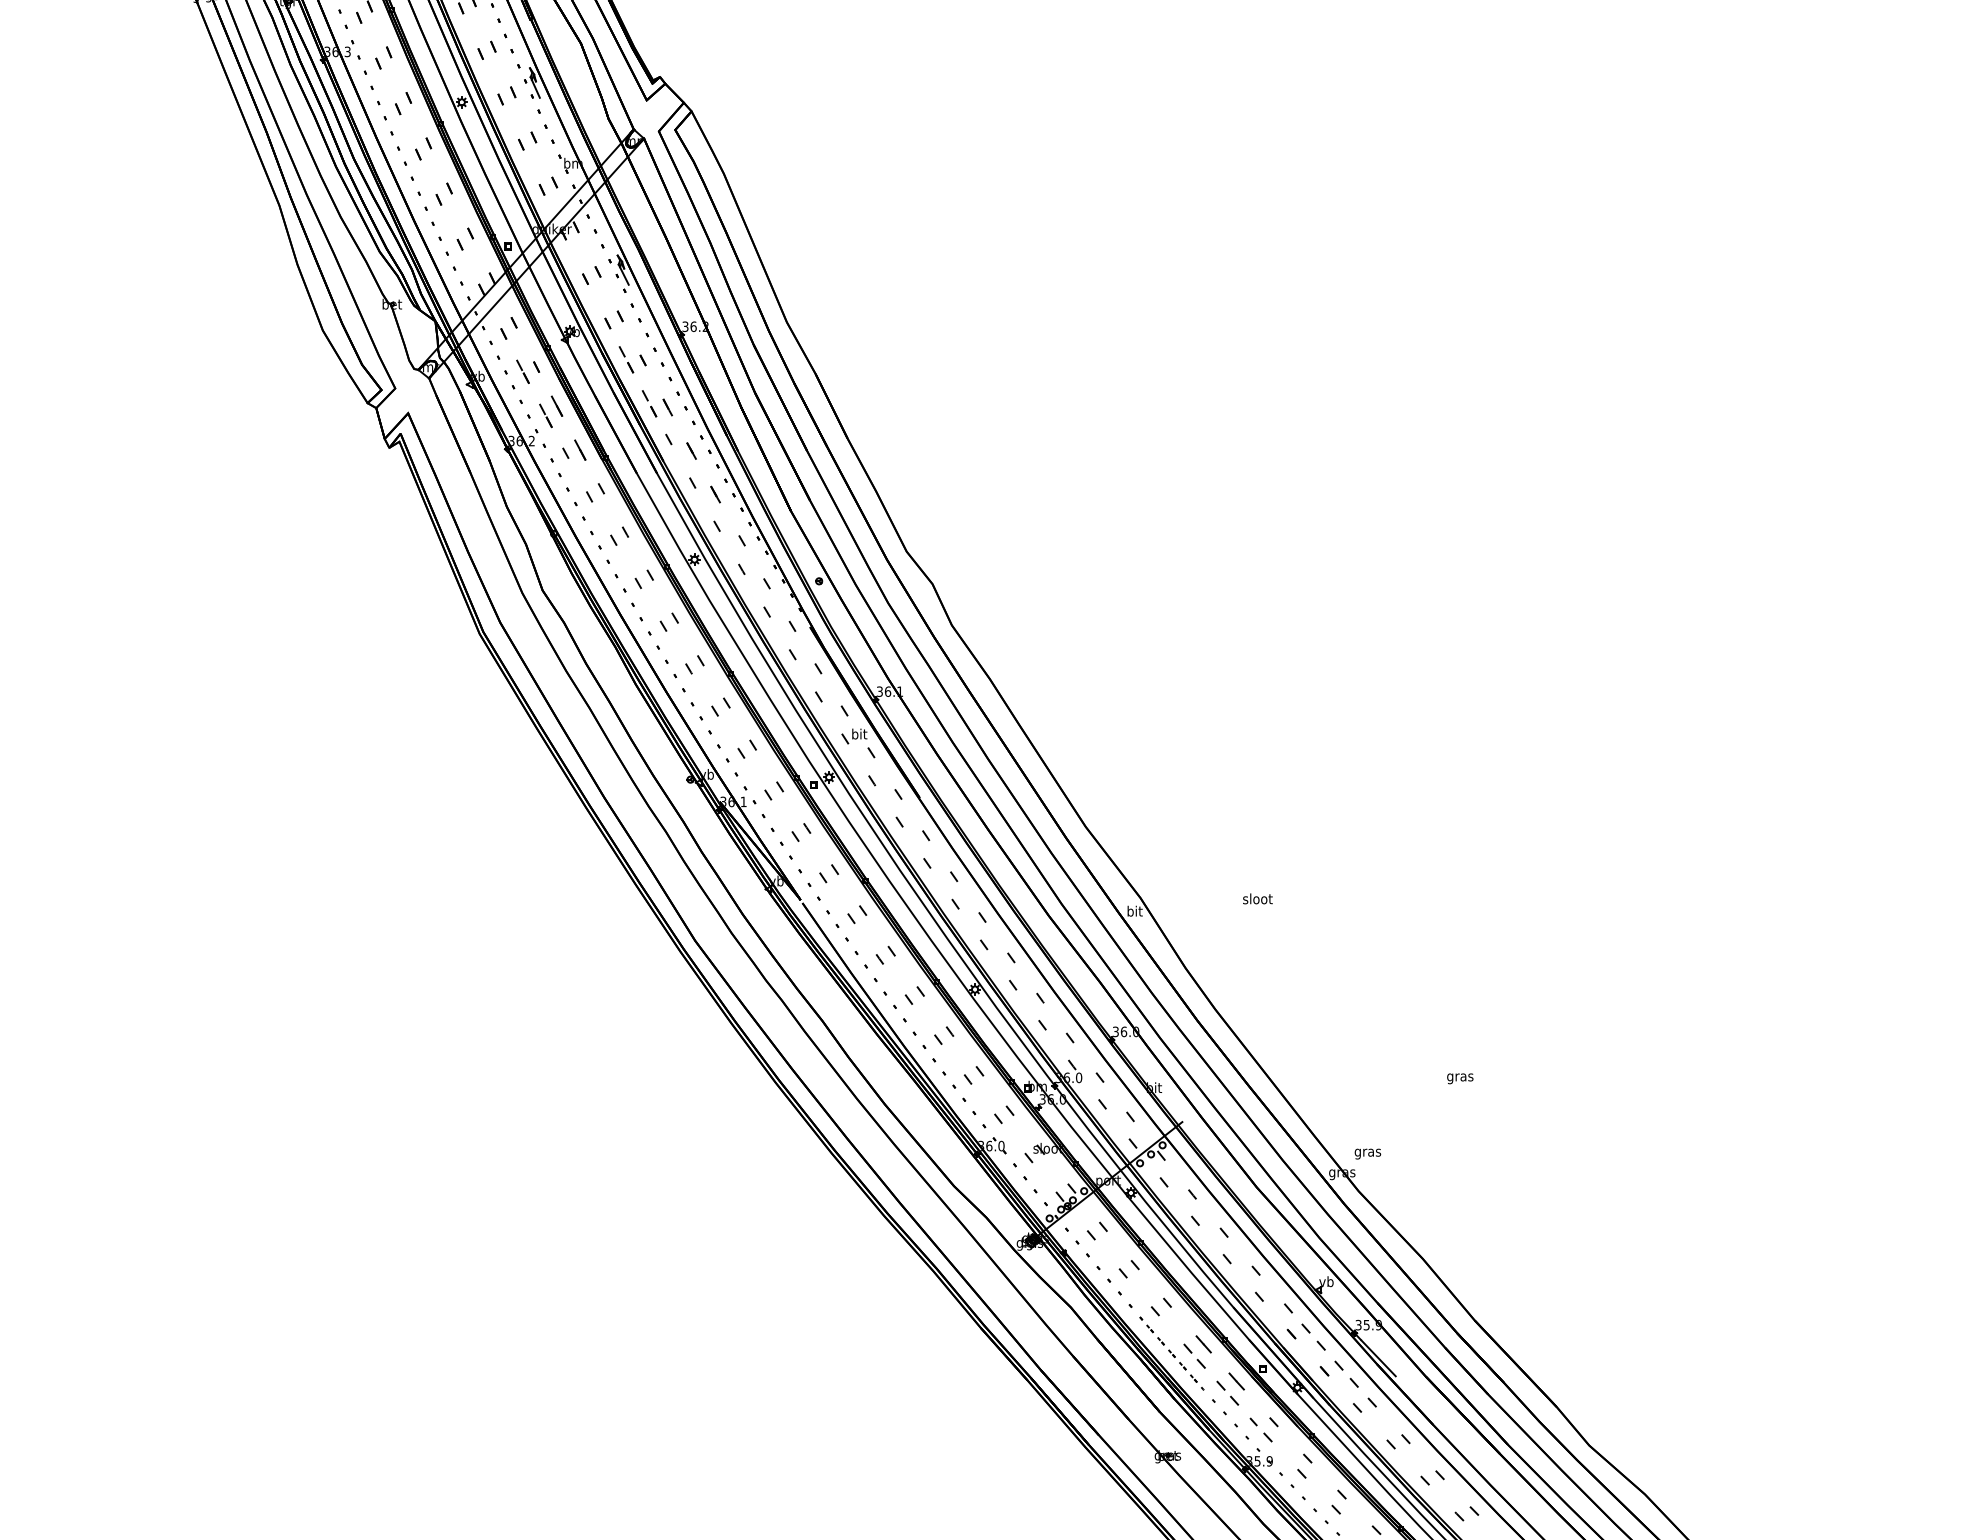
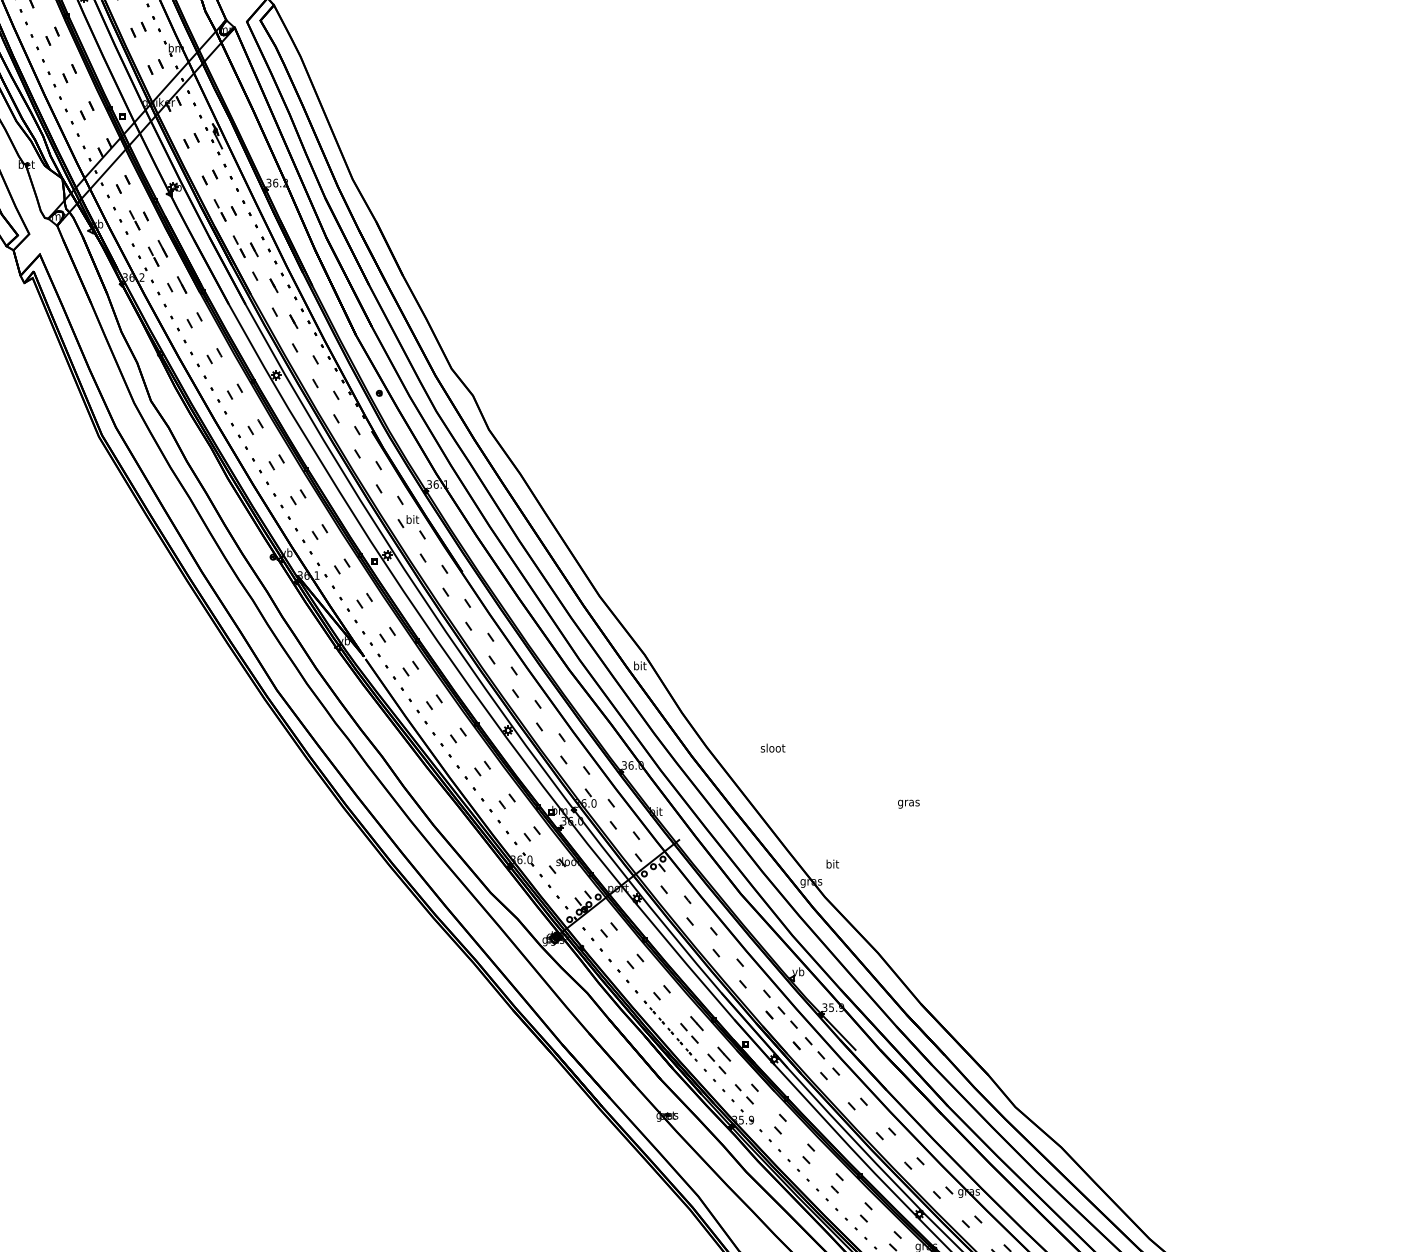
text: (1257, 898) -> (772, 747), moved
text: (1367, 1152) -> (832, 865), gras -> bit

